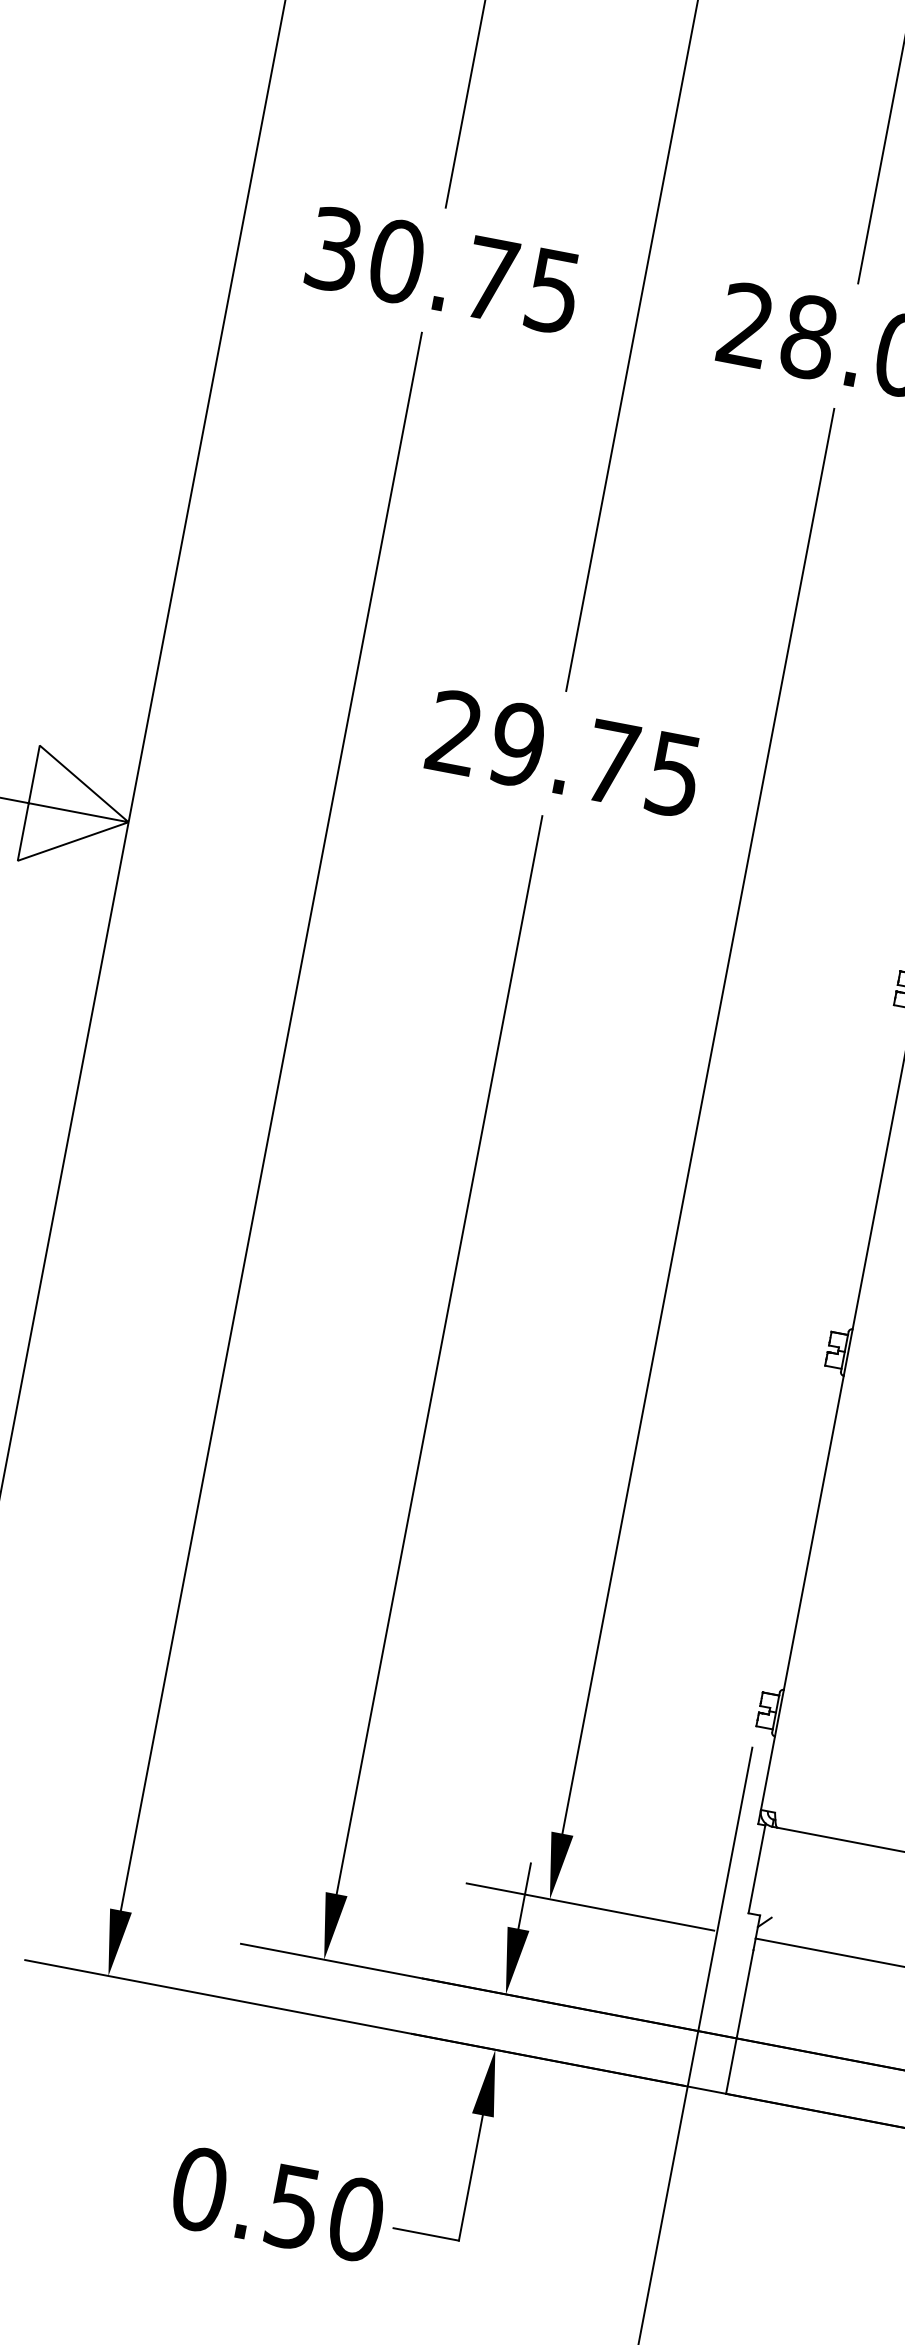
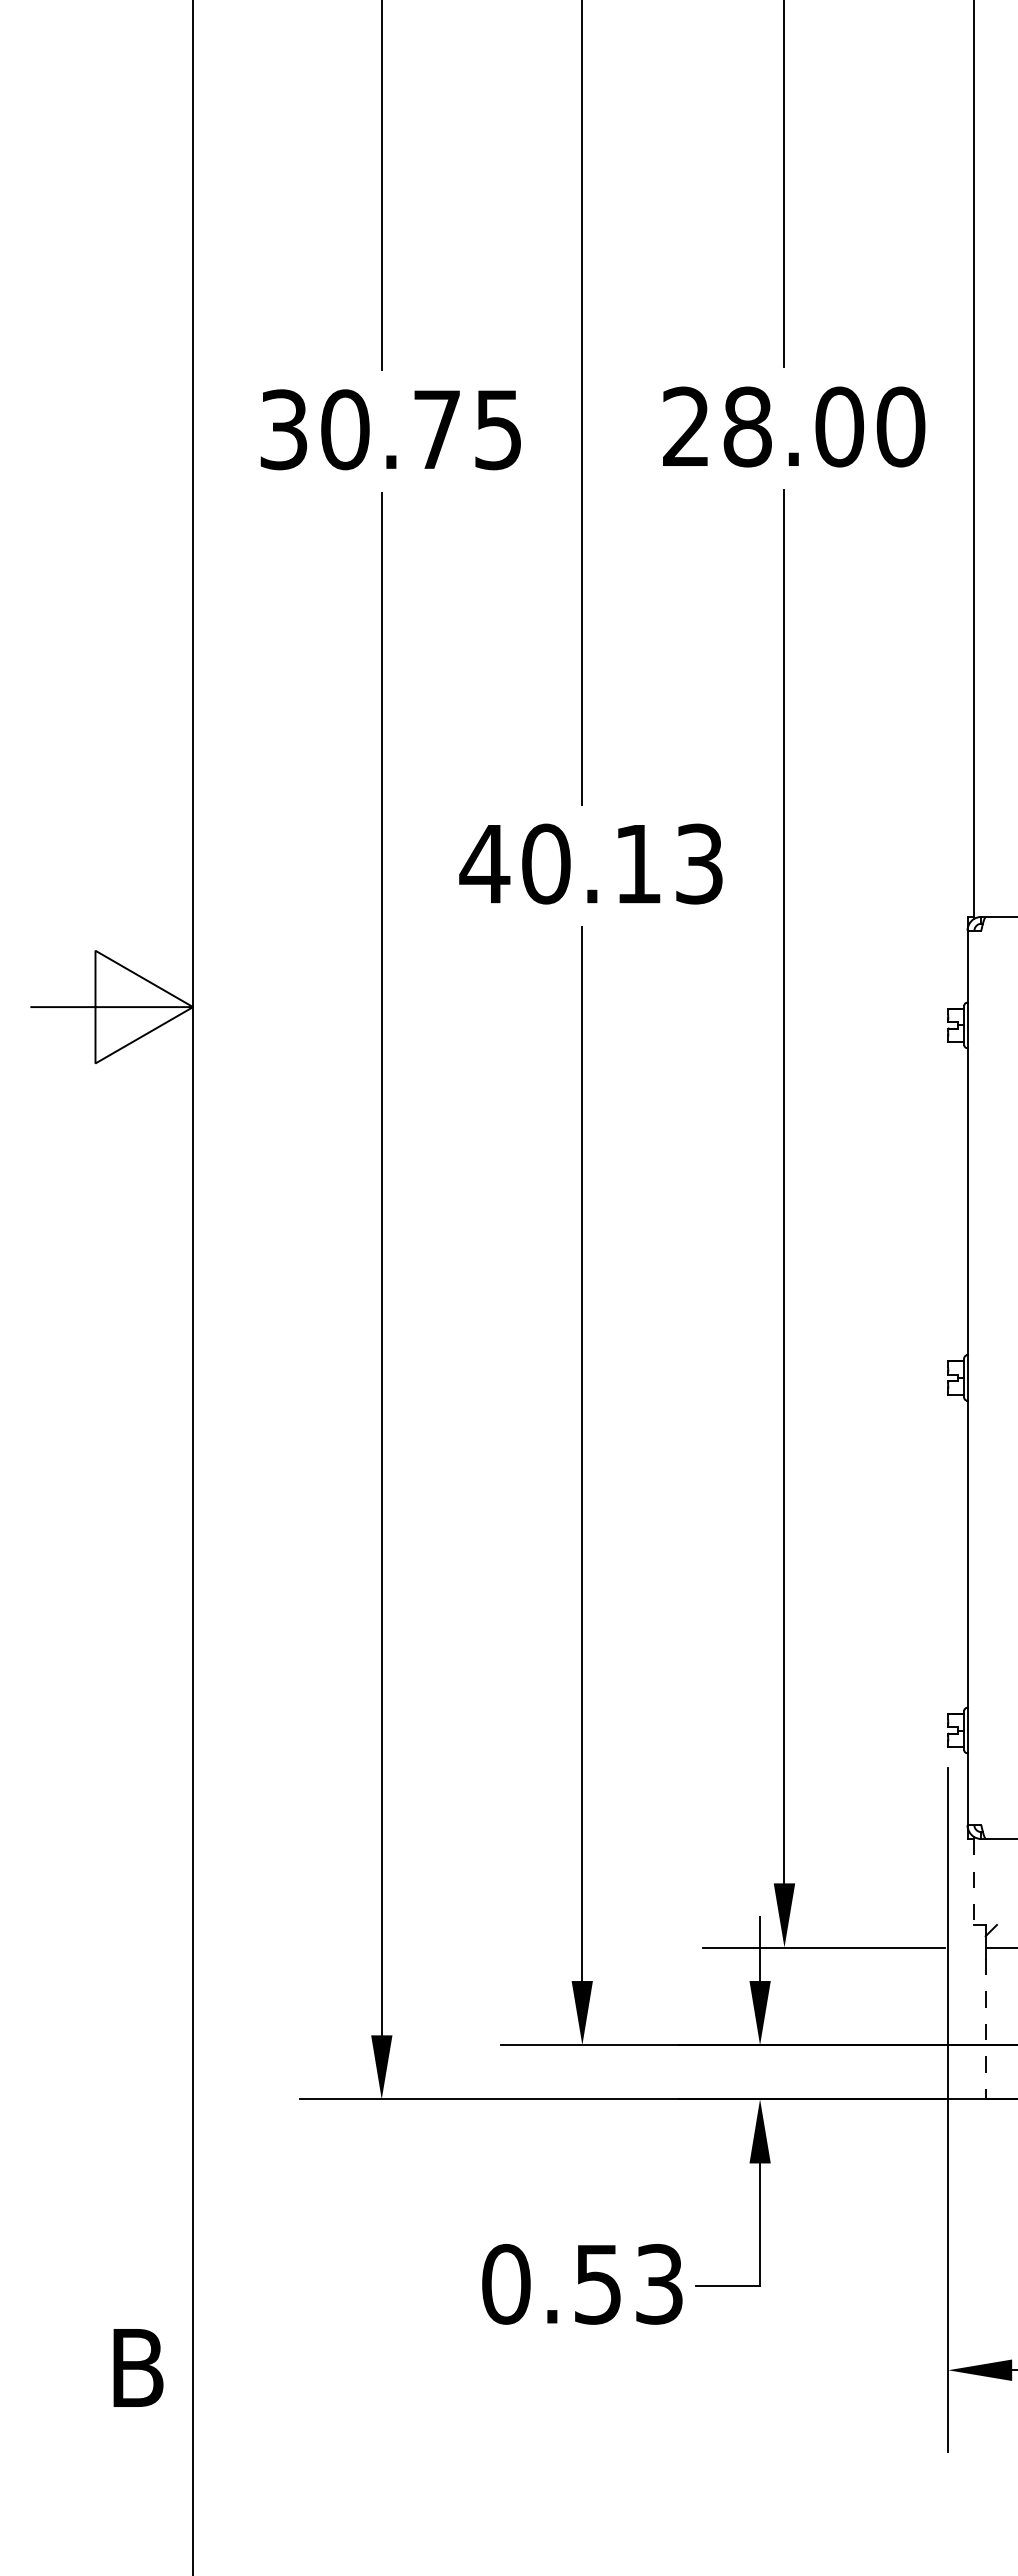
text: (563, 752) -> (590, 863), 29.75 -> 40.13
line: (757, 1868) -> (974, 1881), solid -> dashed
line: (739, 2022) -> (985, 2029), solid -> dashed
text: (356, 2218) -> (659, 2283), 0.50 -> 0.53

